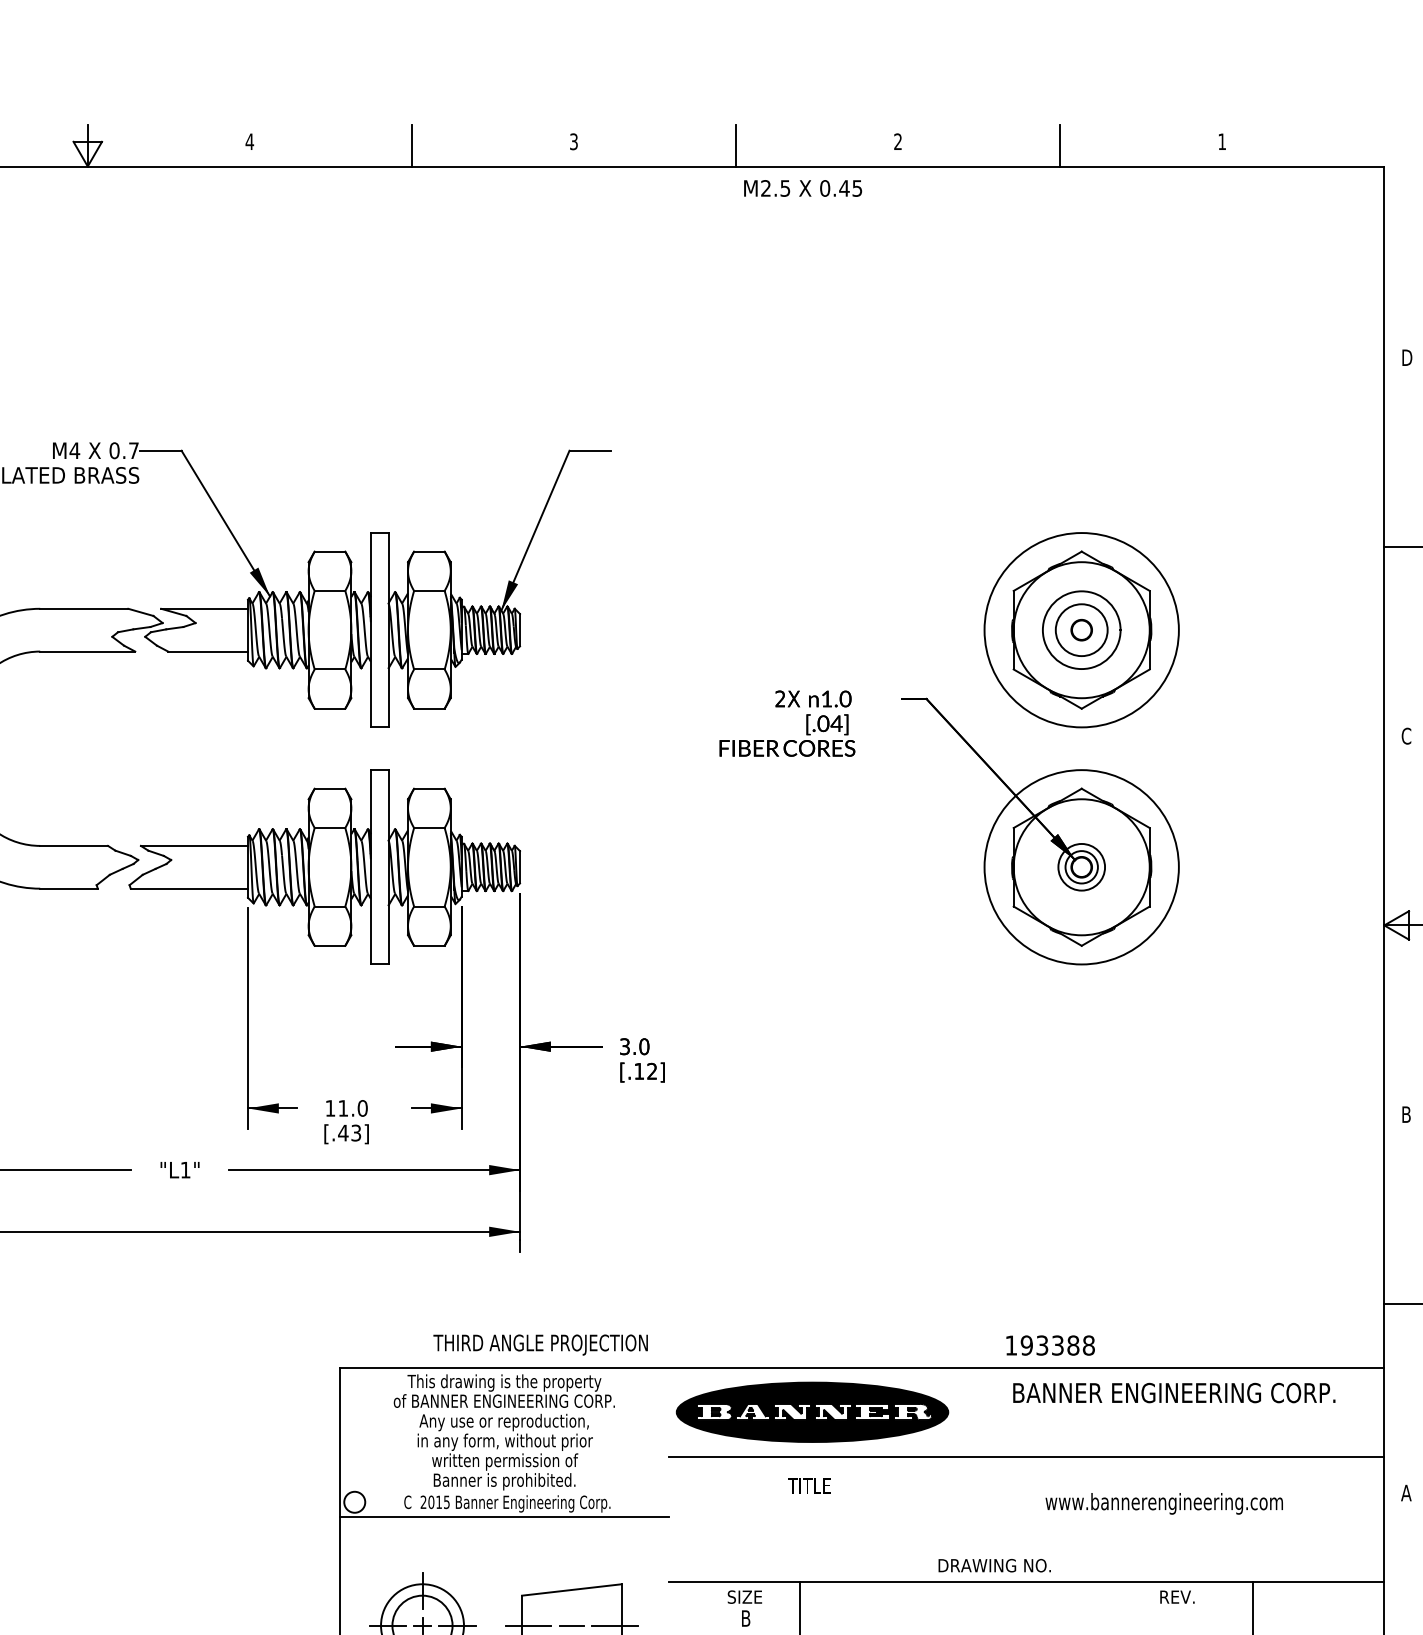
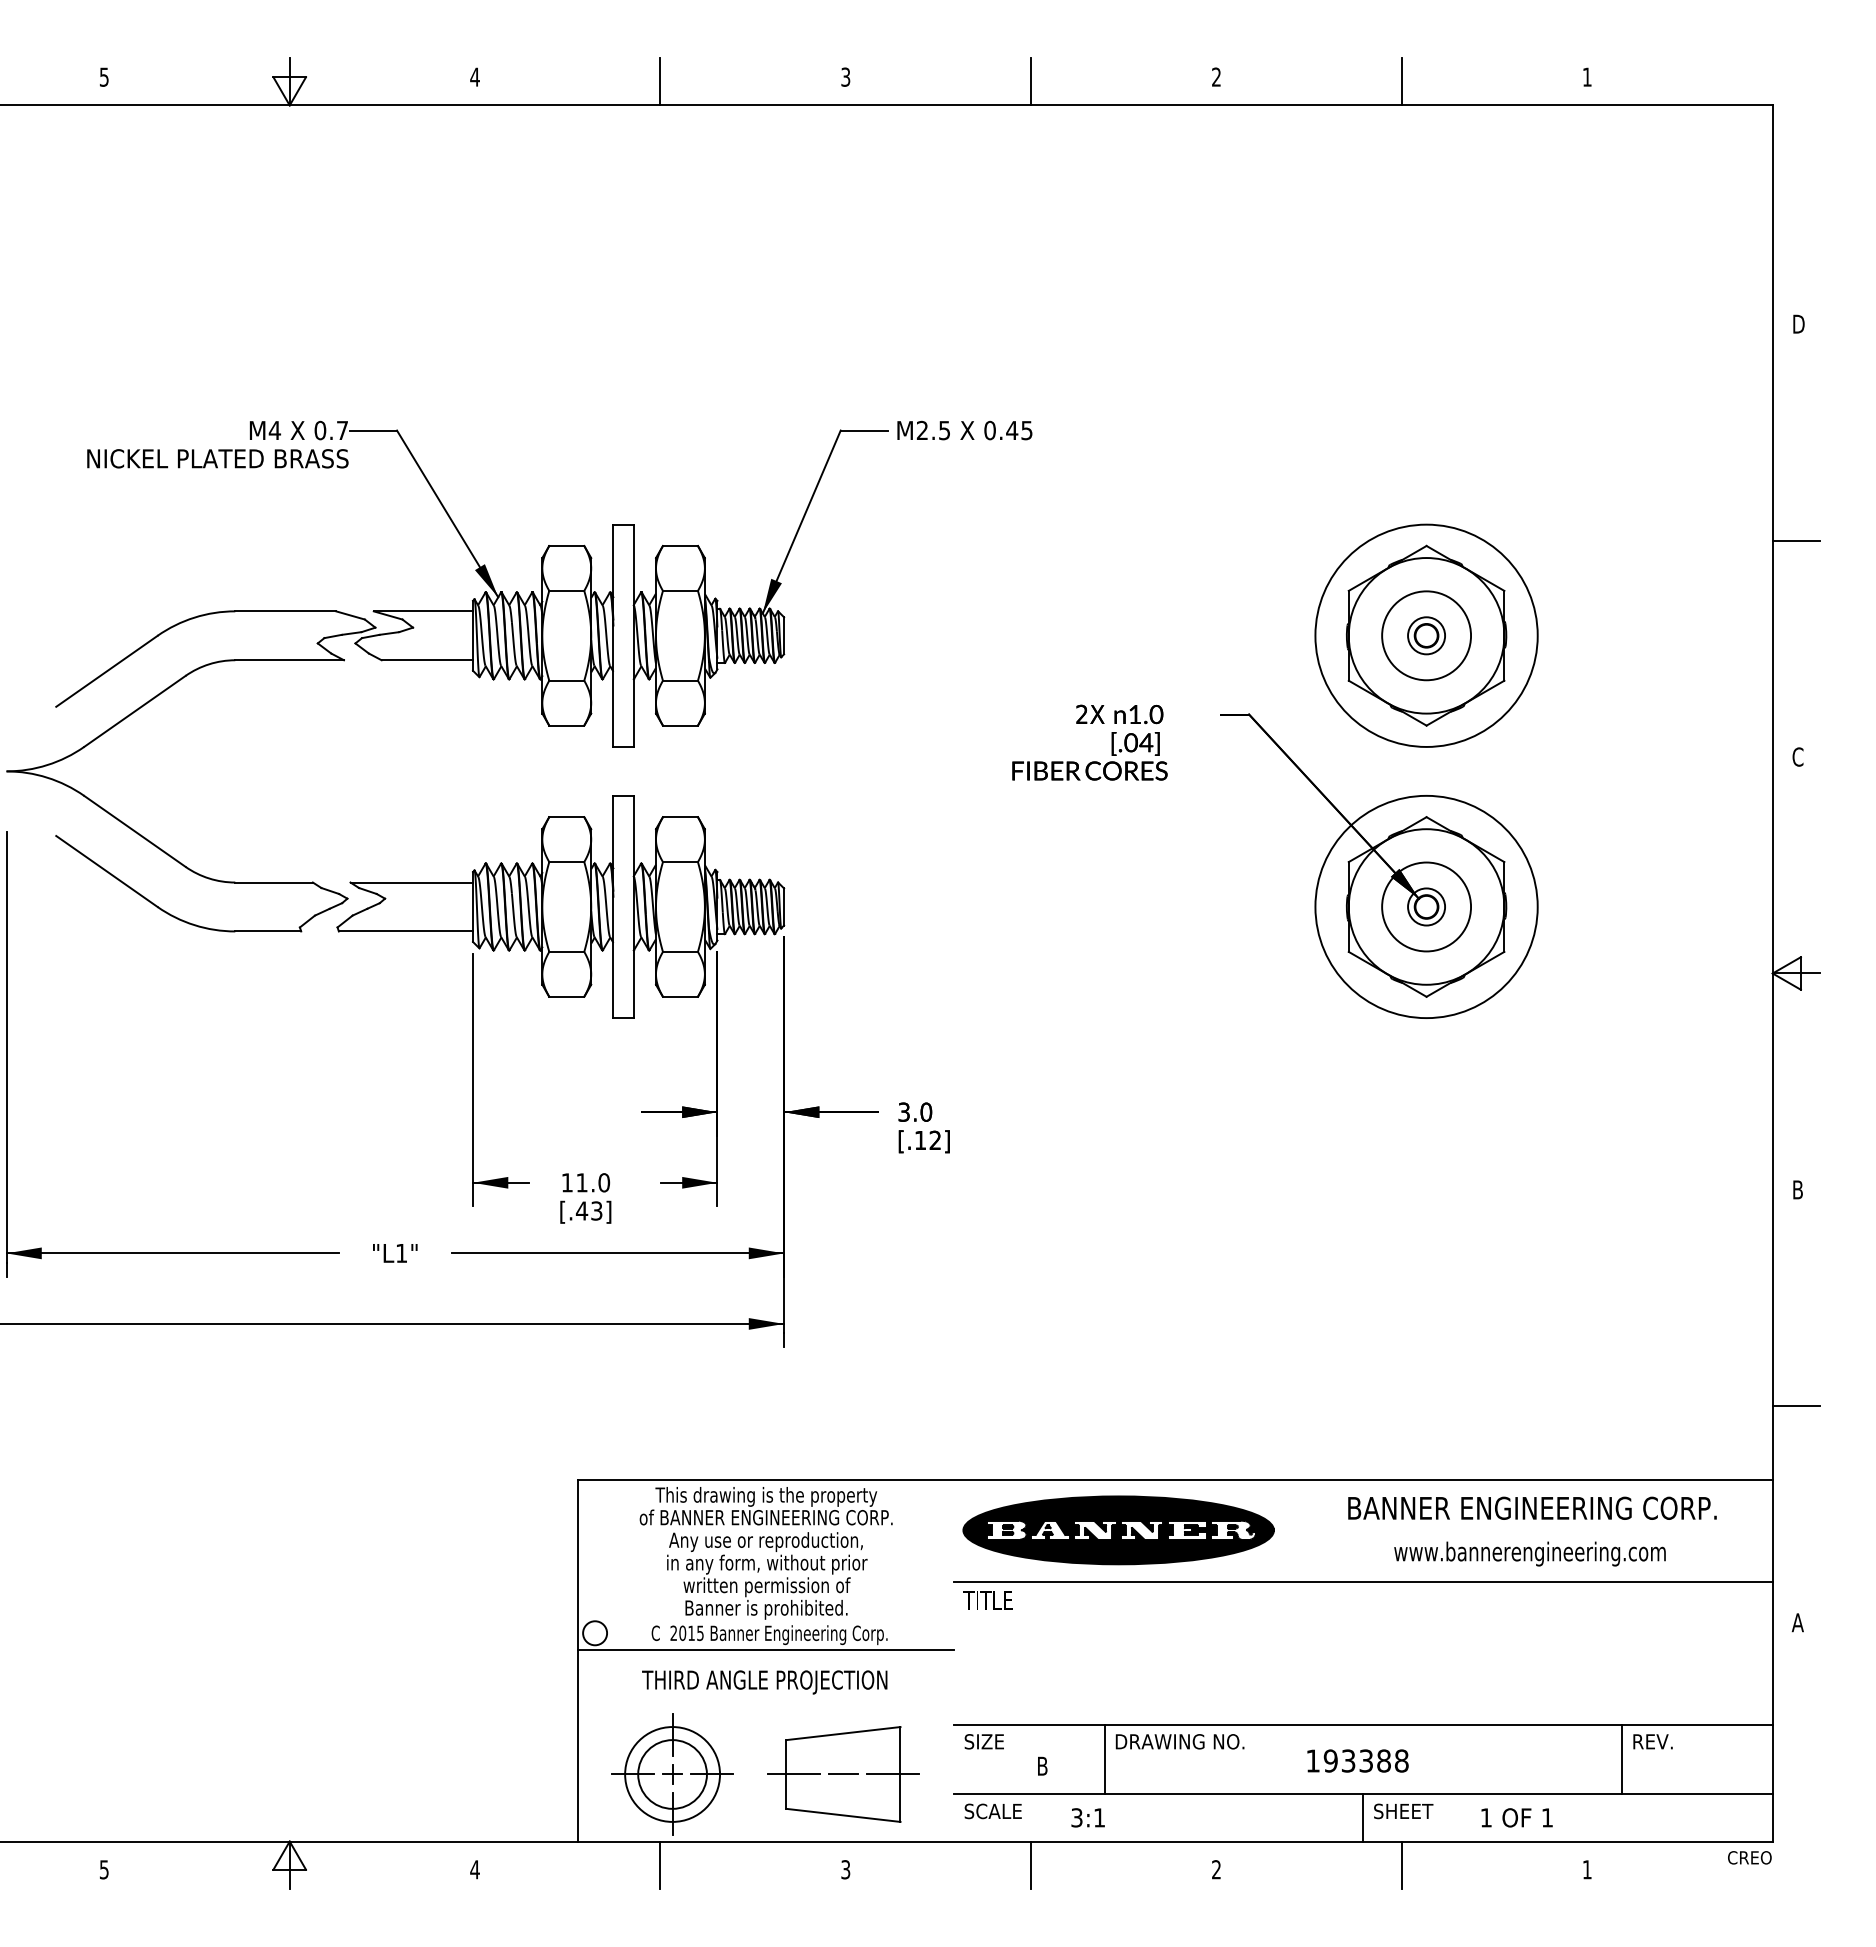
text: (802, 188) -> (964, 430), moved
circle: (1081, 629) -> (1426, 635), size x0.62
circle: (1081, 866) -> (1426, 906), size x1.67
text: (540, 1345) -> (764, 1682), moved
text: (1050, 1345) -> (1357, 1760), moved
text: (808, 1485) -> (987, 1600), moved
text: (1163, 1503) -> (1529, 1553), moved
text: (994, 1565) -> (1179, 1741), moved
text: (744, 1596) -> (983, 1741), moved
text: (1176, 1596) -> (1652, 1741), moved

